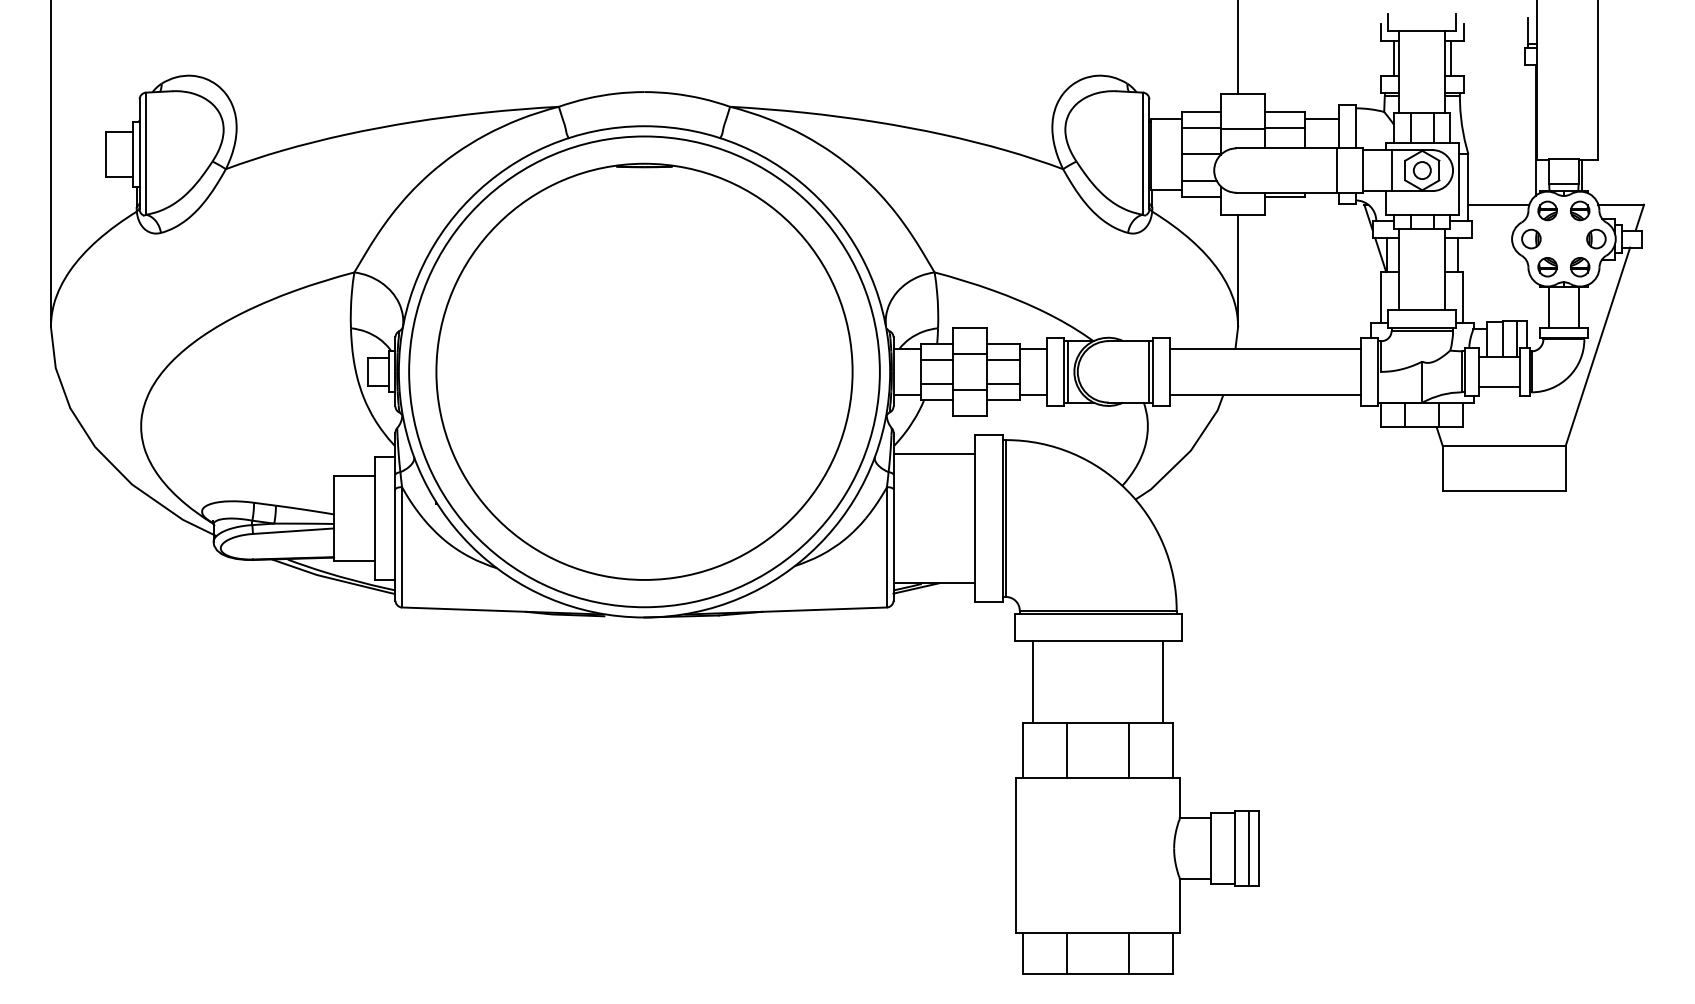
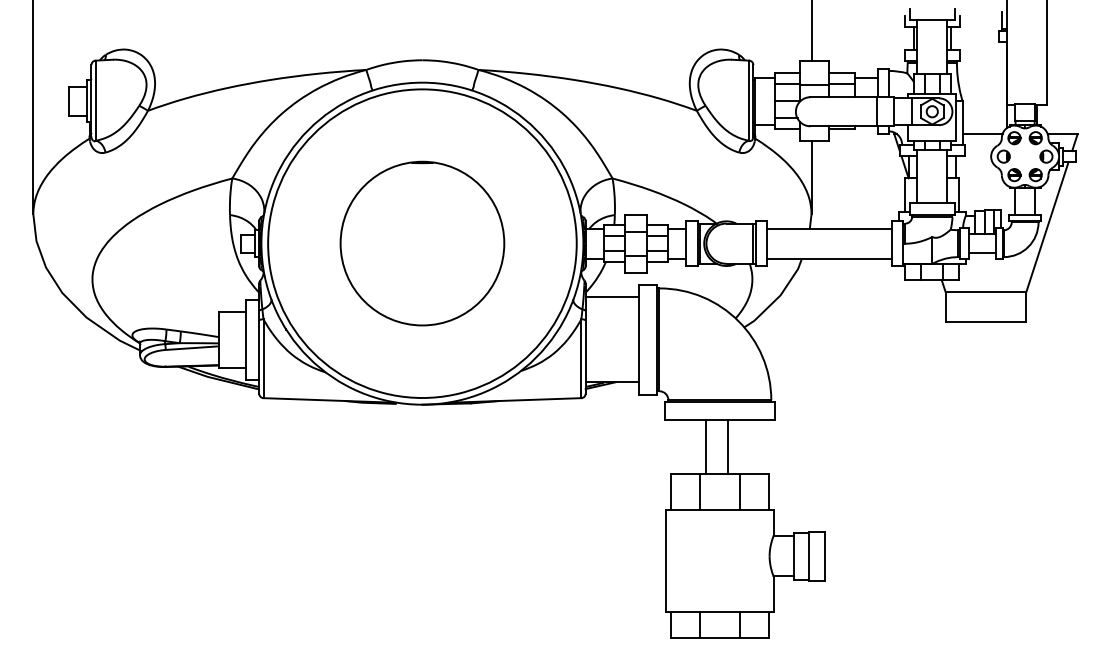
part: (644, 371) -> (422, 243), size x0.6
line: (1033, 682) -> (706, 447), moved
line: (1163, 682) -> (728, 447), moved
line: (1248, 847) -> (818, 555), removed

